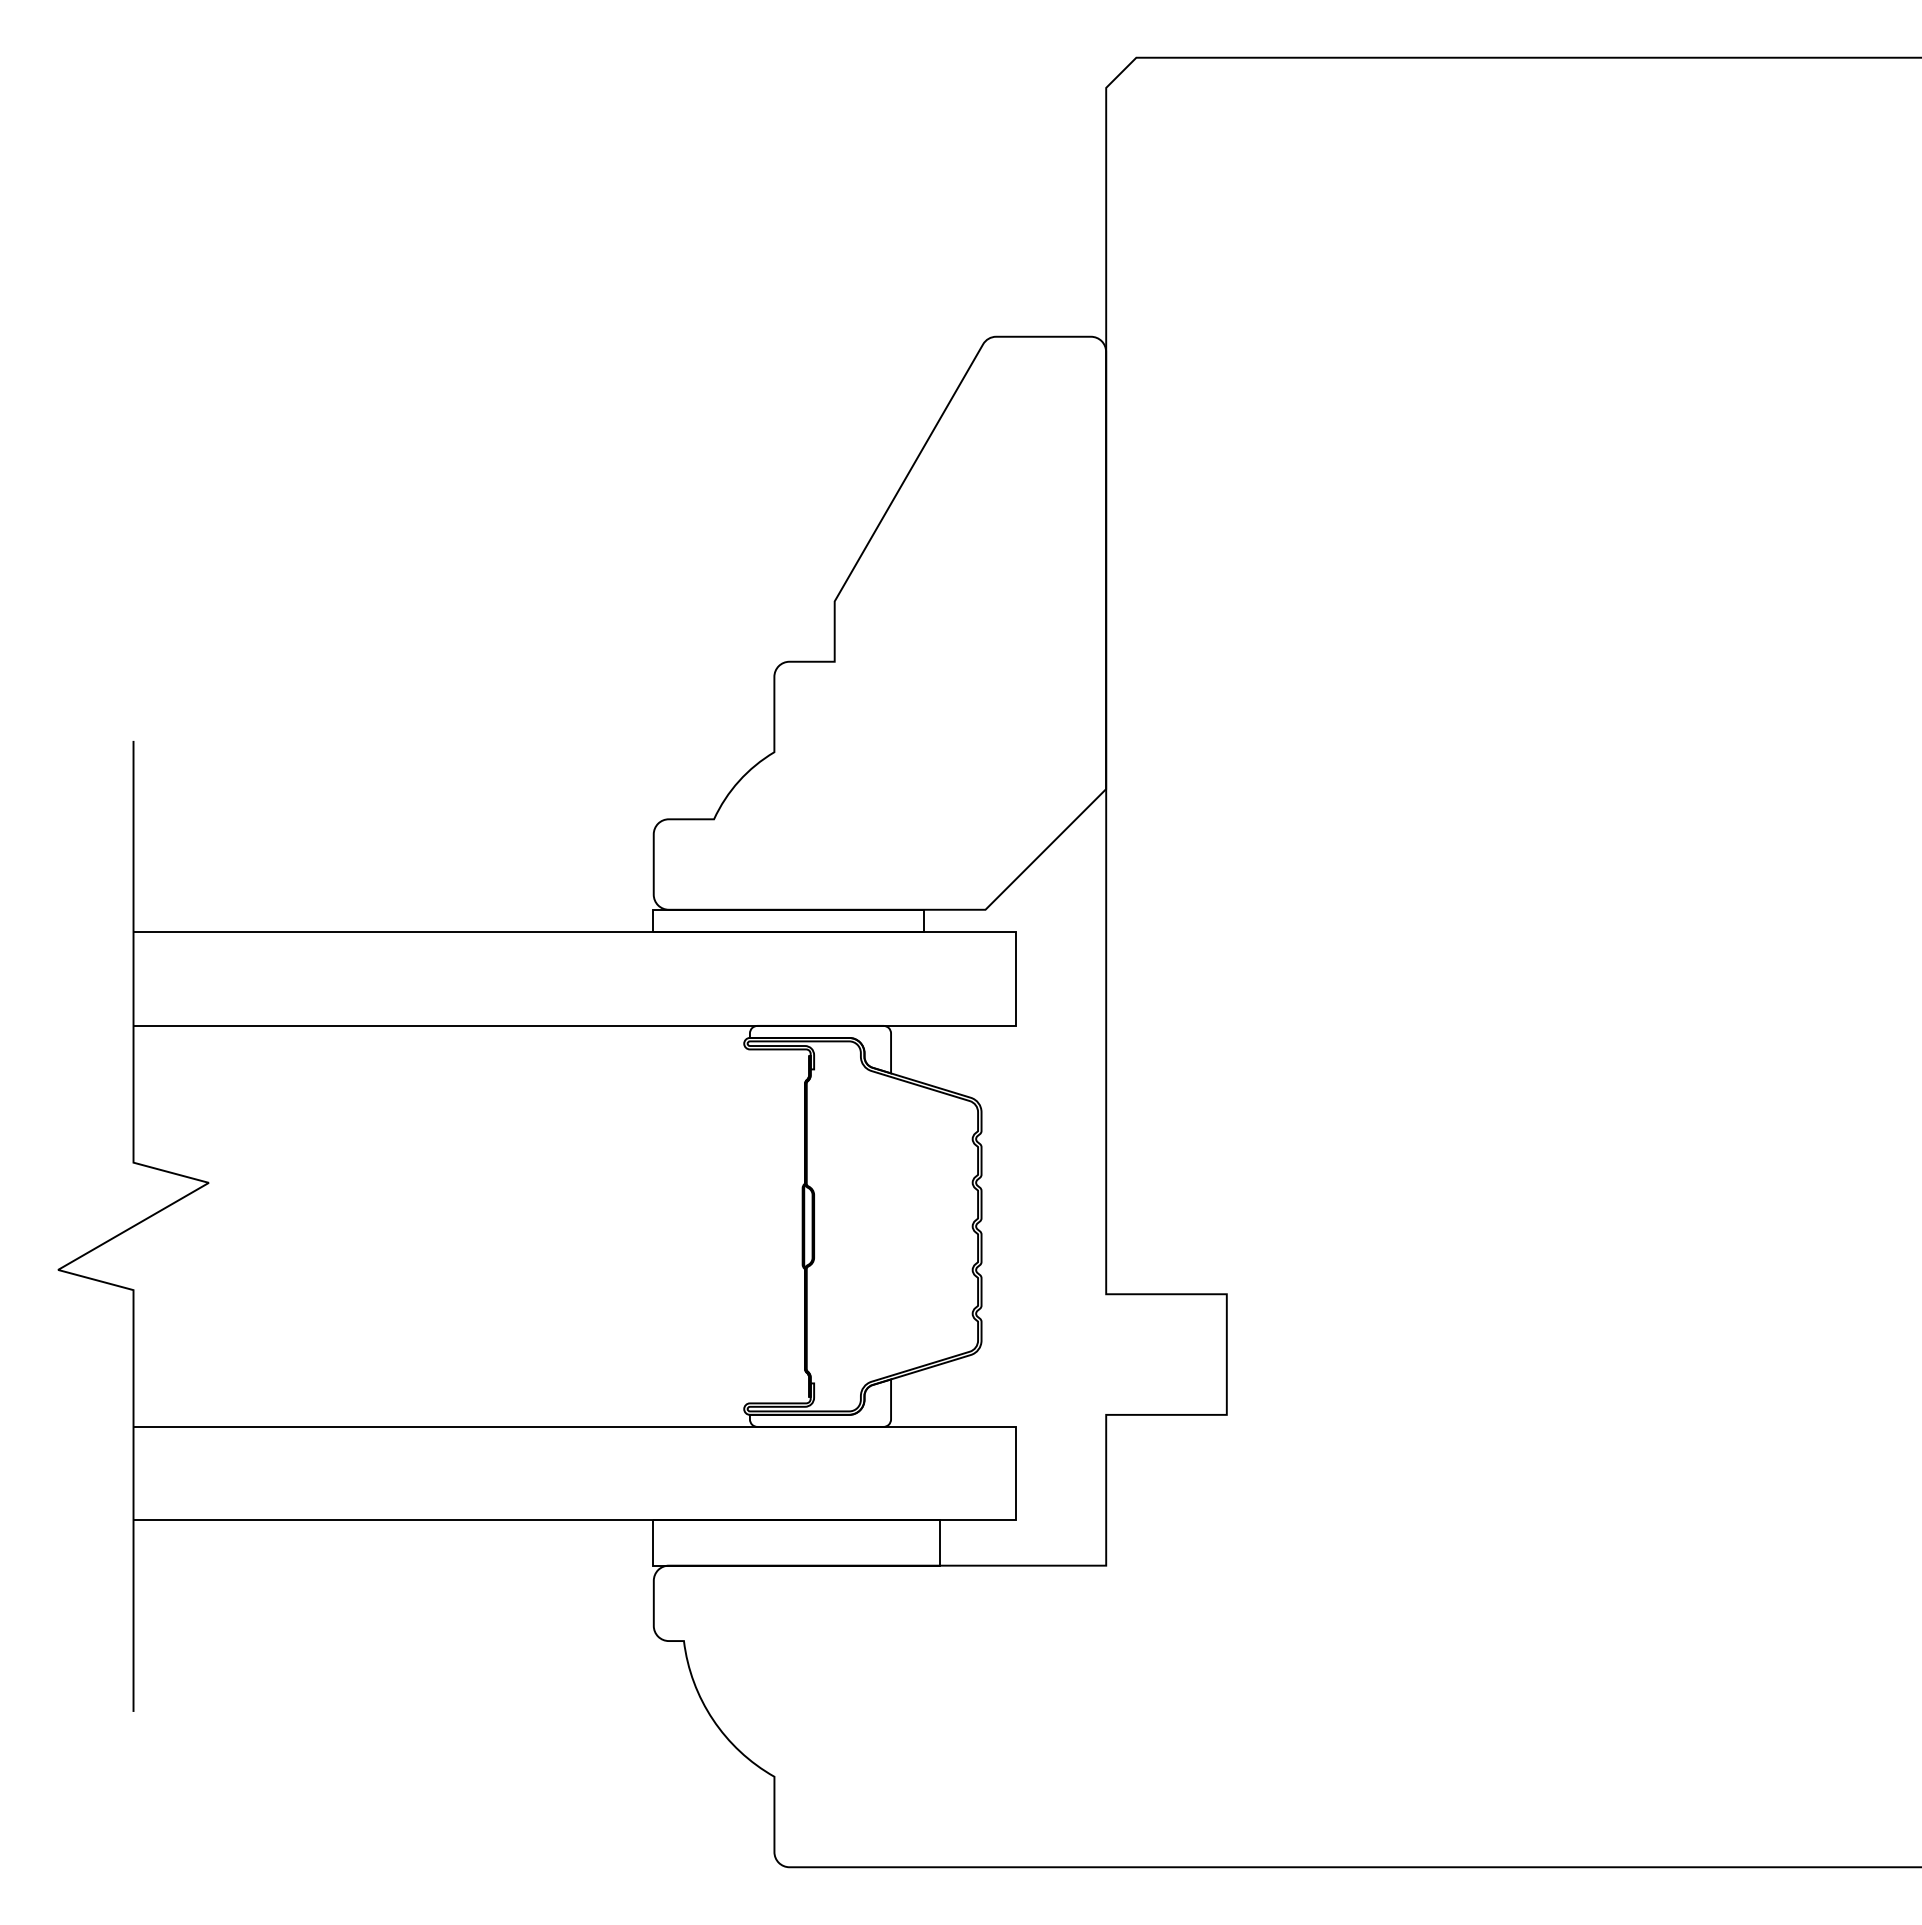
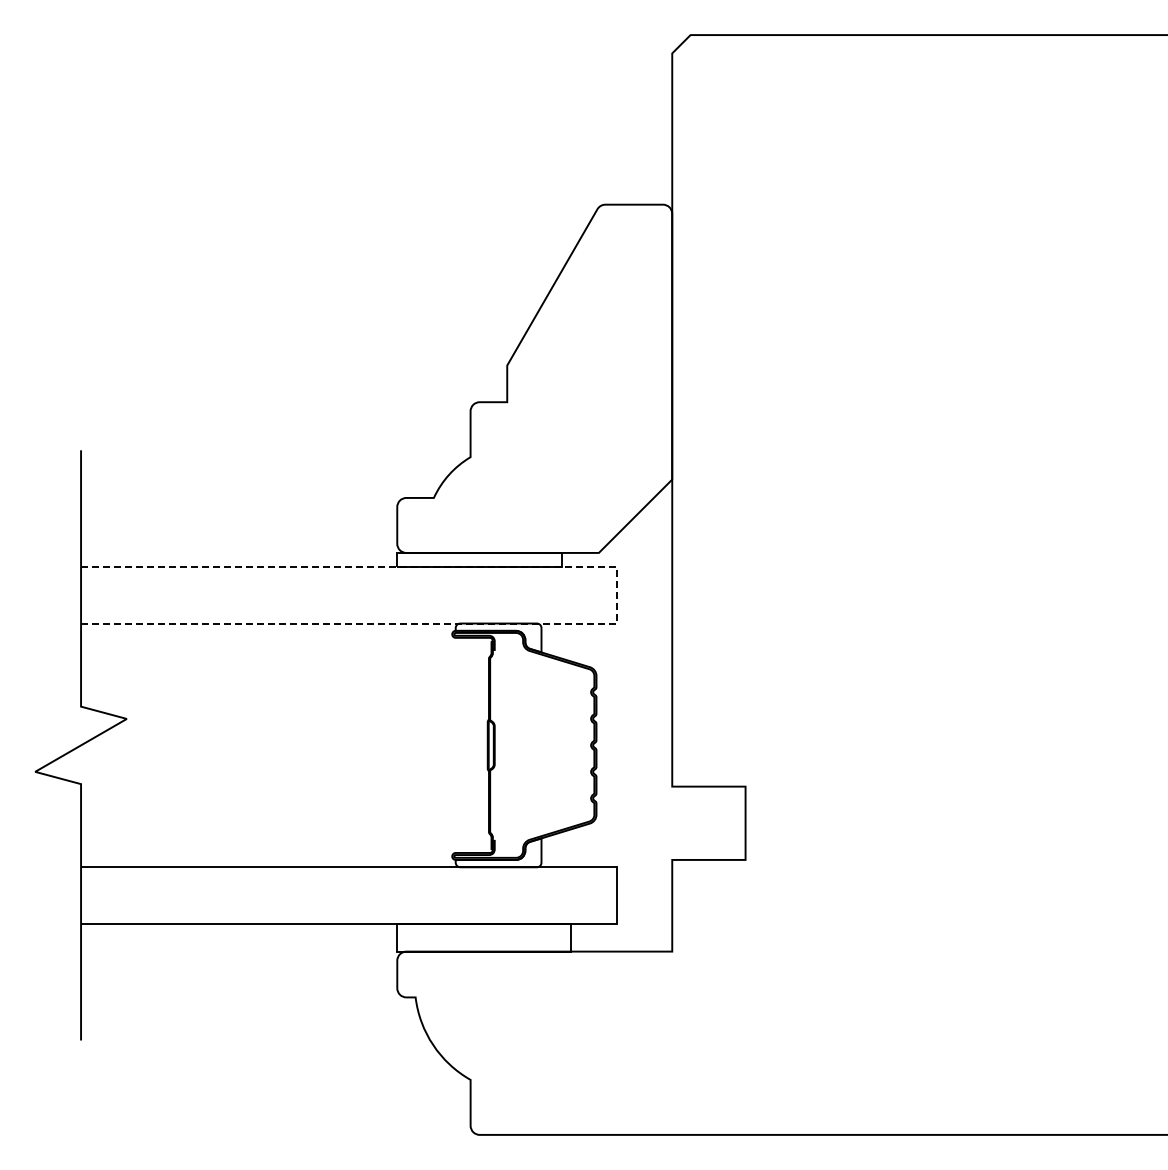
line: (1016, 979) -> (617, 595), solid -> dashed

